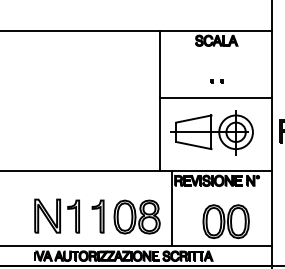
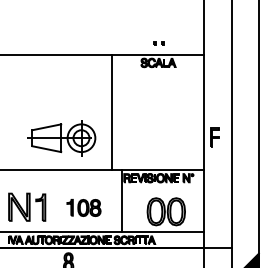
part: (216, 81) -> (158, 43), moved
line: (215, 98) -> (157, 110), removed
part: (211, 132) -> (61, 138), moved
part: (125, 216) -> (83, 207), size x0.6

